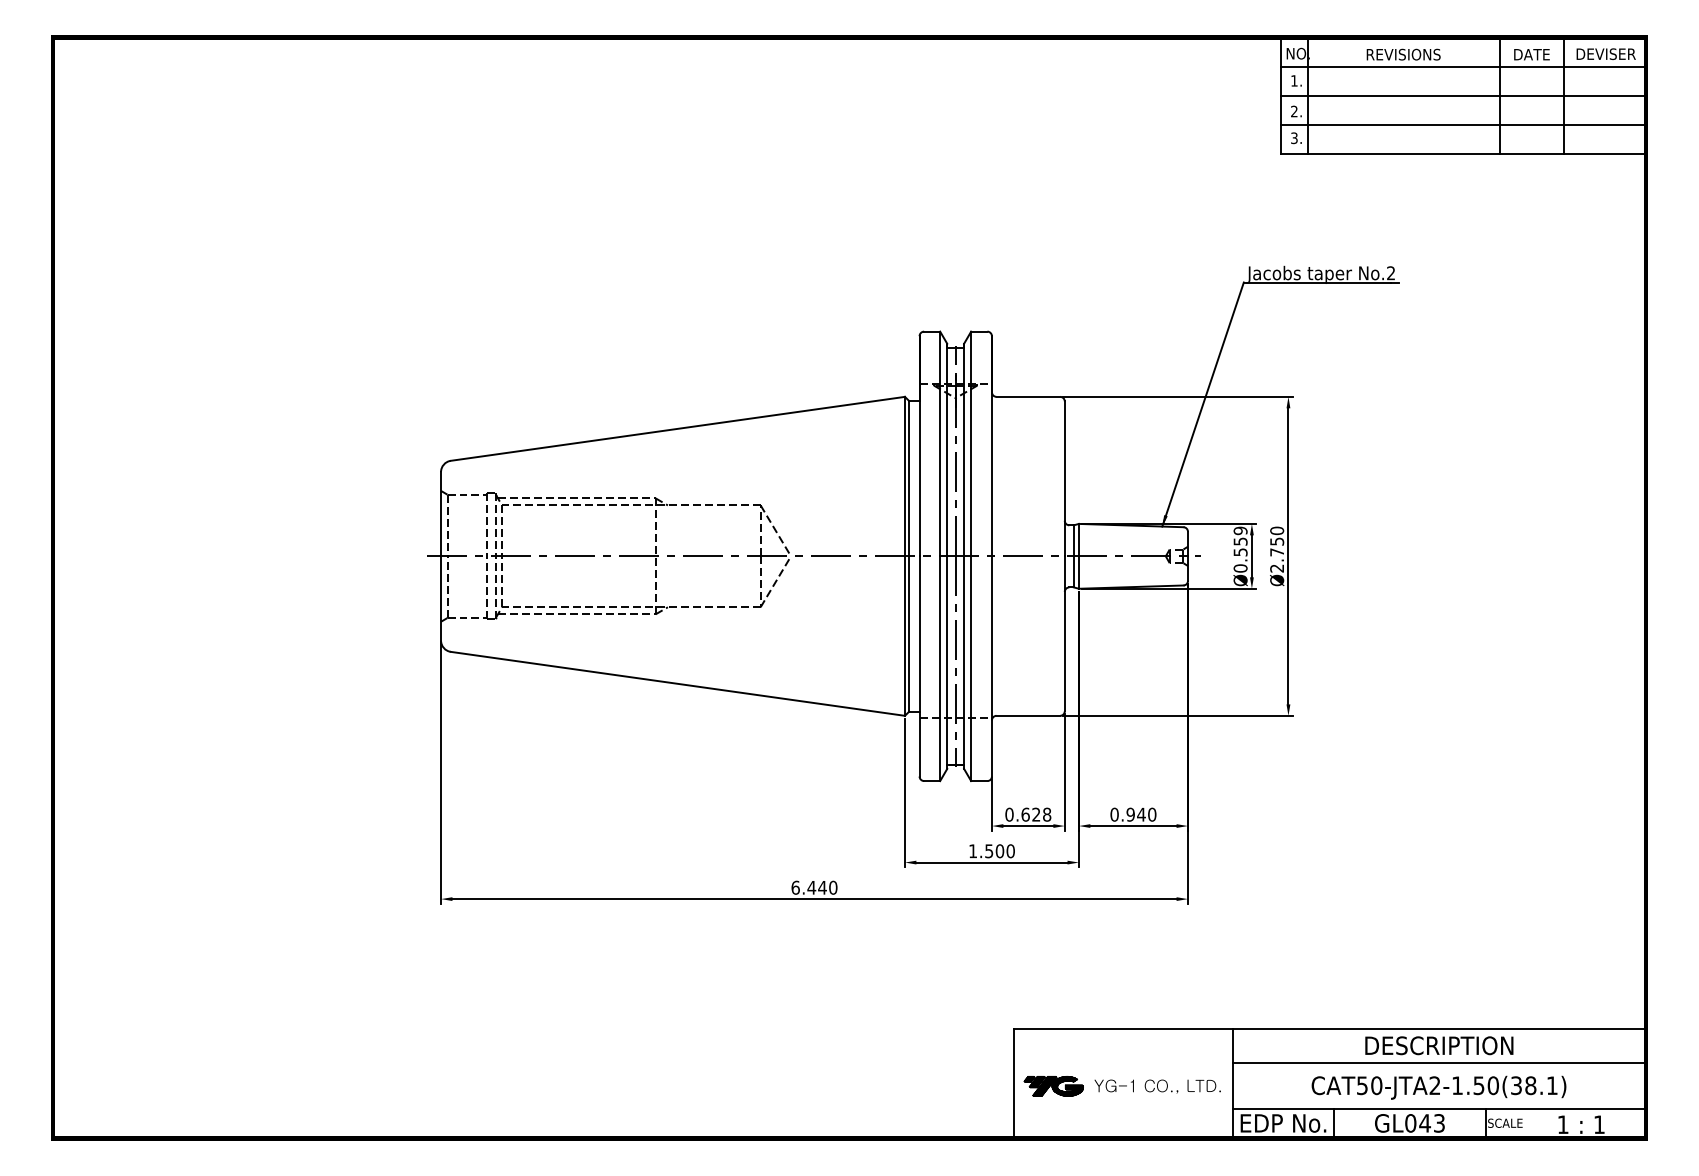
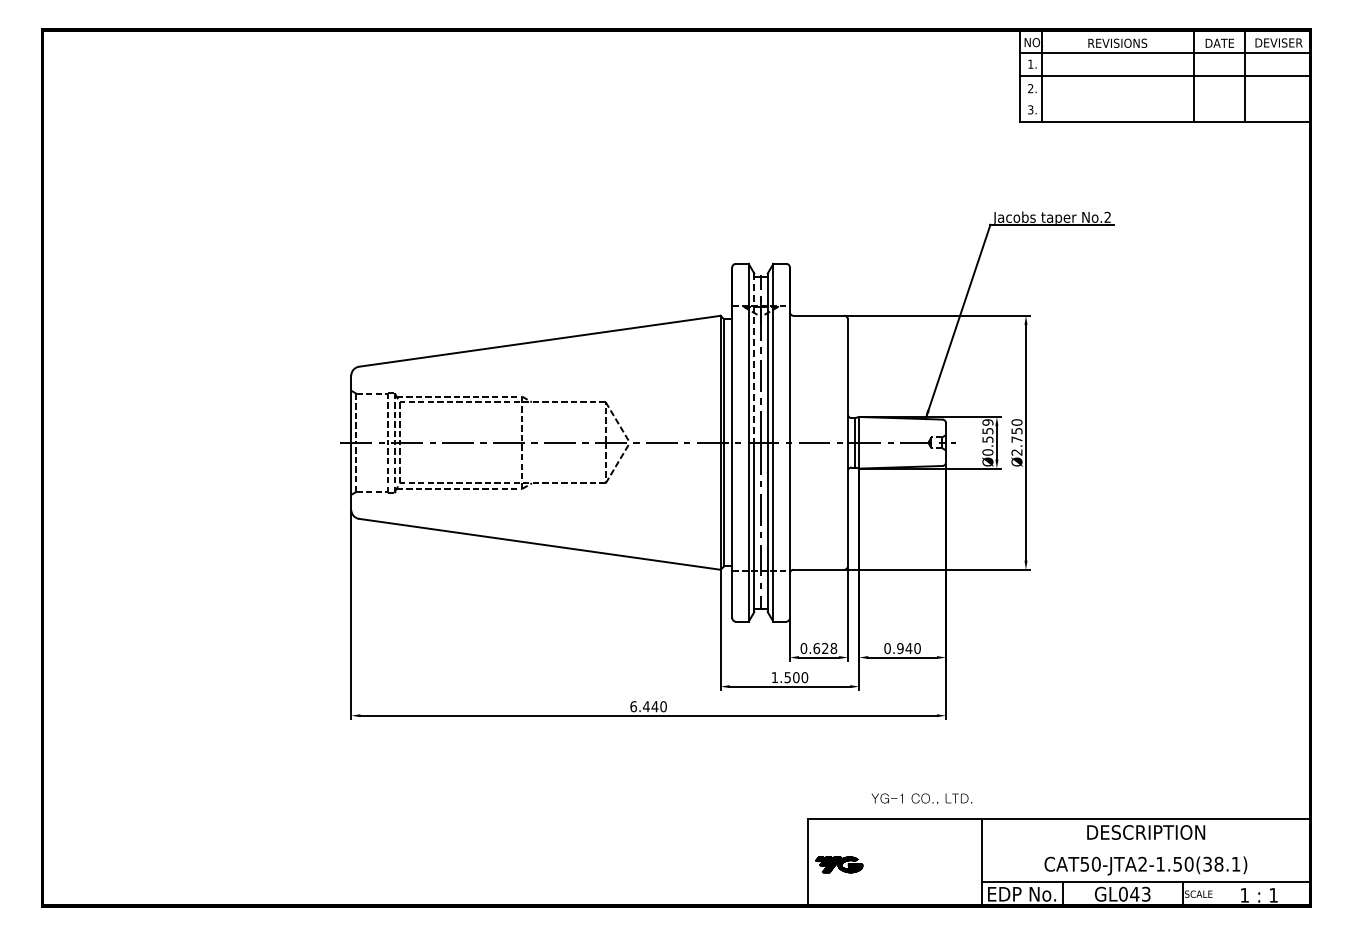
line: (1462, 125) -> (1164, 99), removed
line: (947, 450) -> (754, 358), solid -> dashed
line: (1438, 1063) -> (1145, 846), removed
text: (1157, 1085) -> (921, 798), moved

